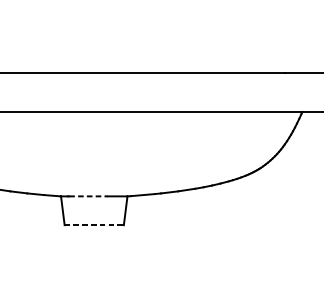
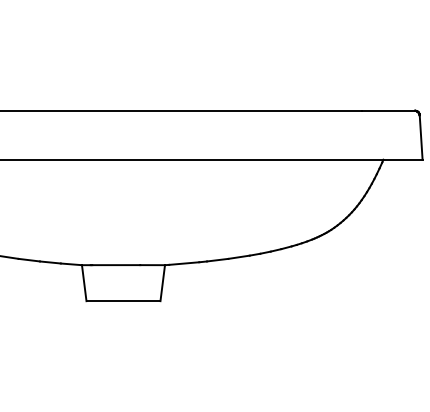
line: (88, 196) -> (116, 265), dashed -> solid
line: (94, 225) -> (123, 301), dashed -> solid

